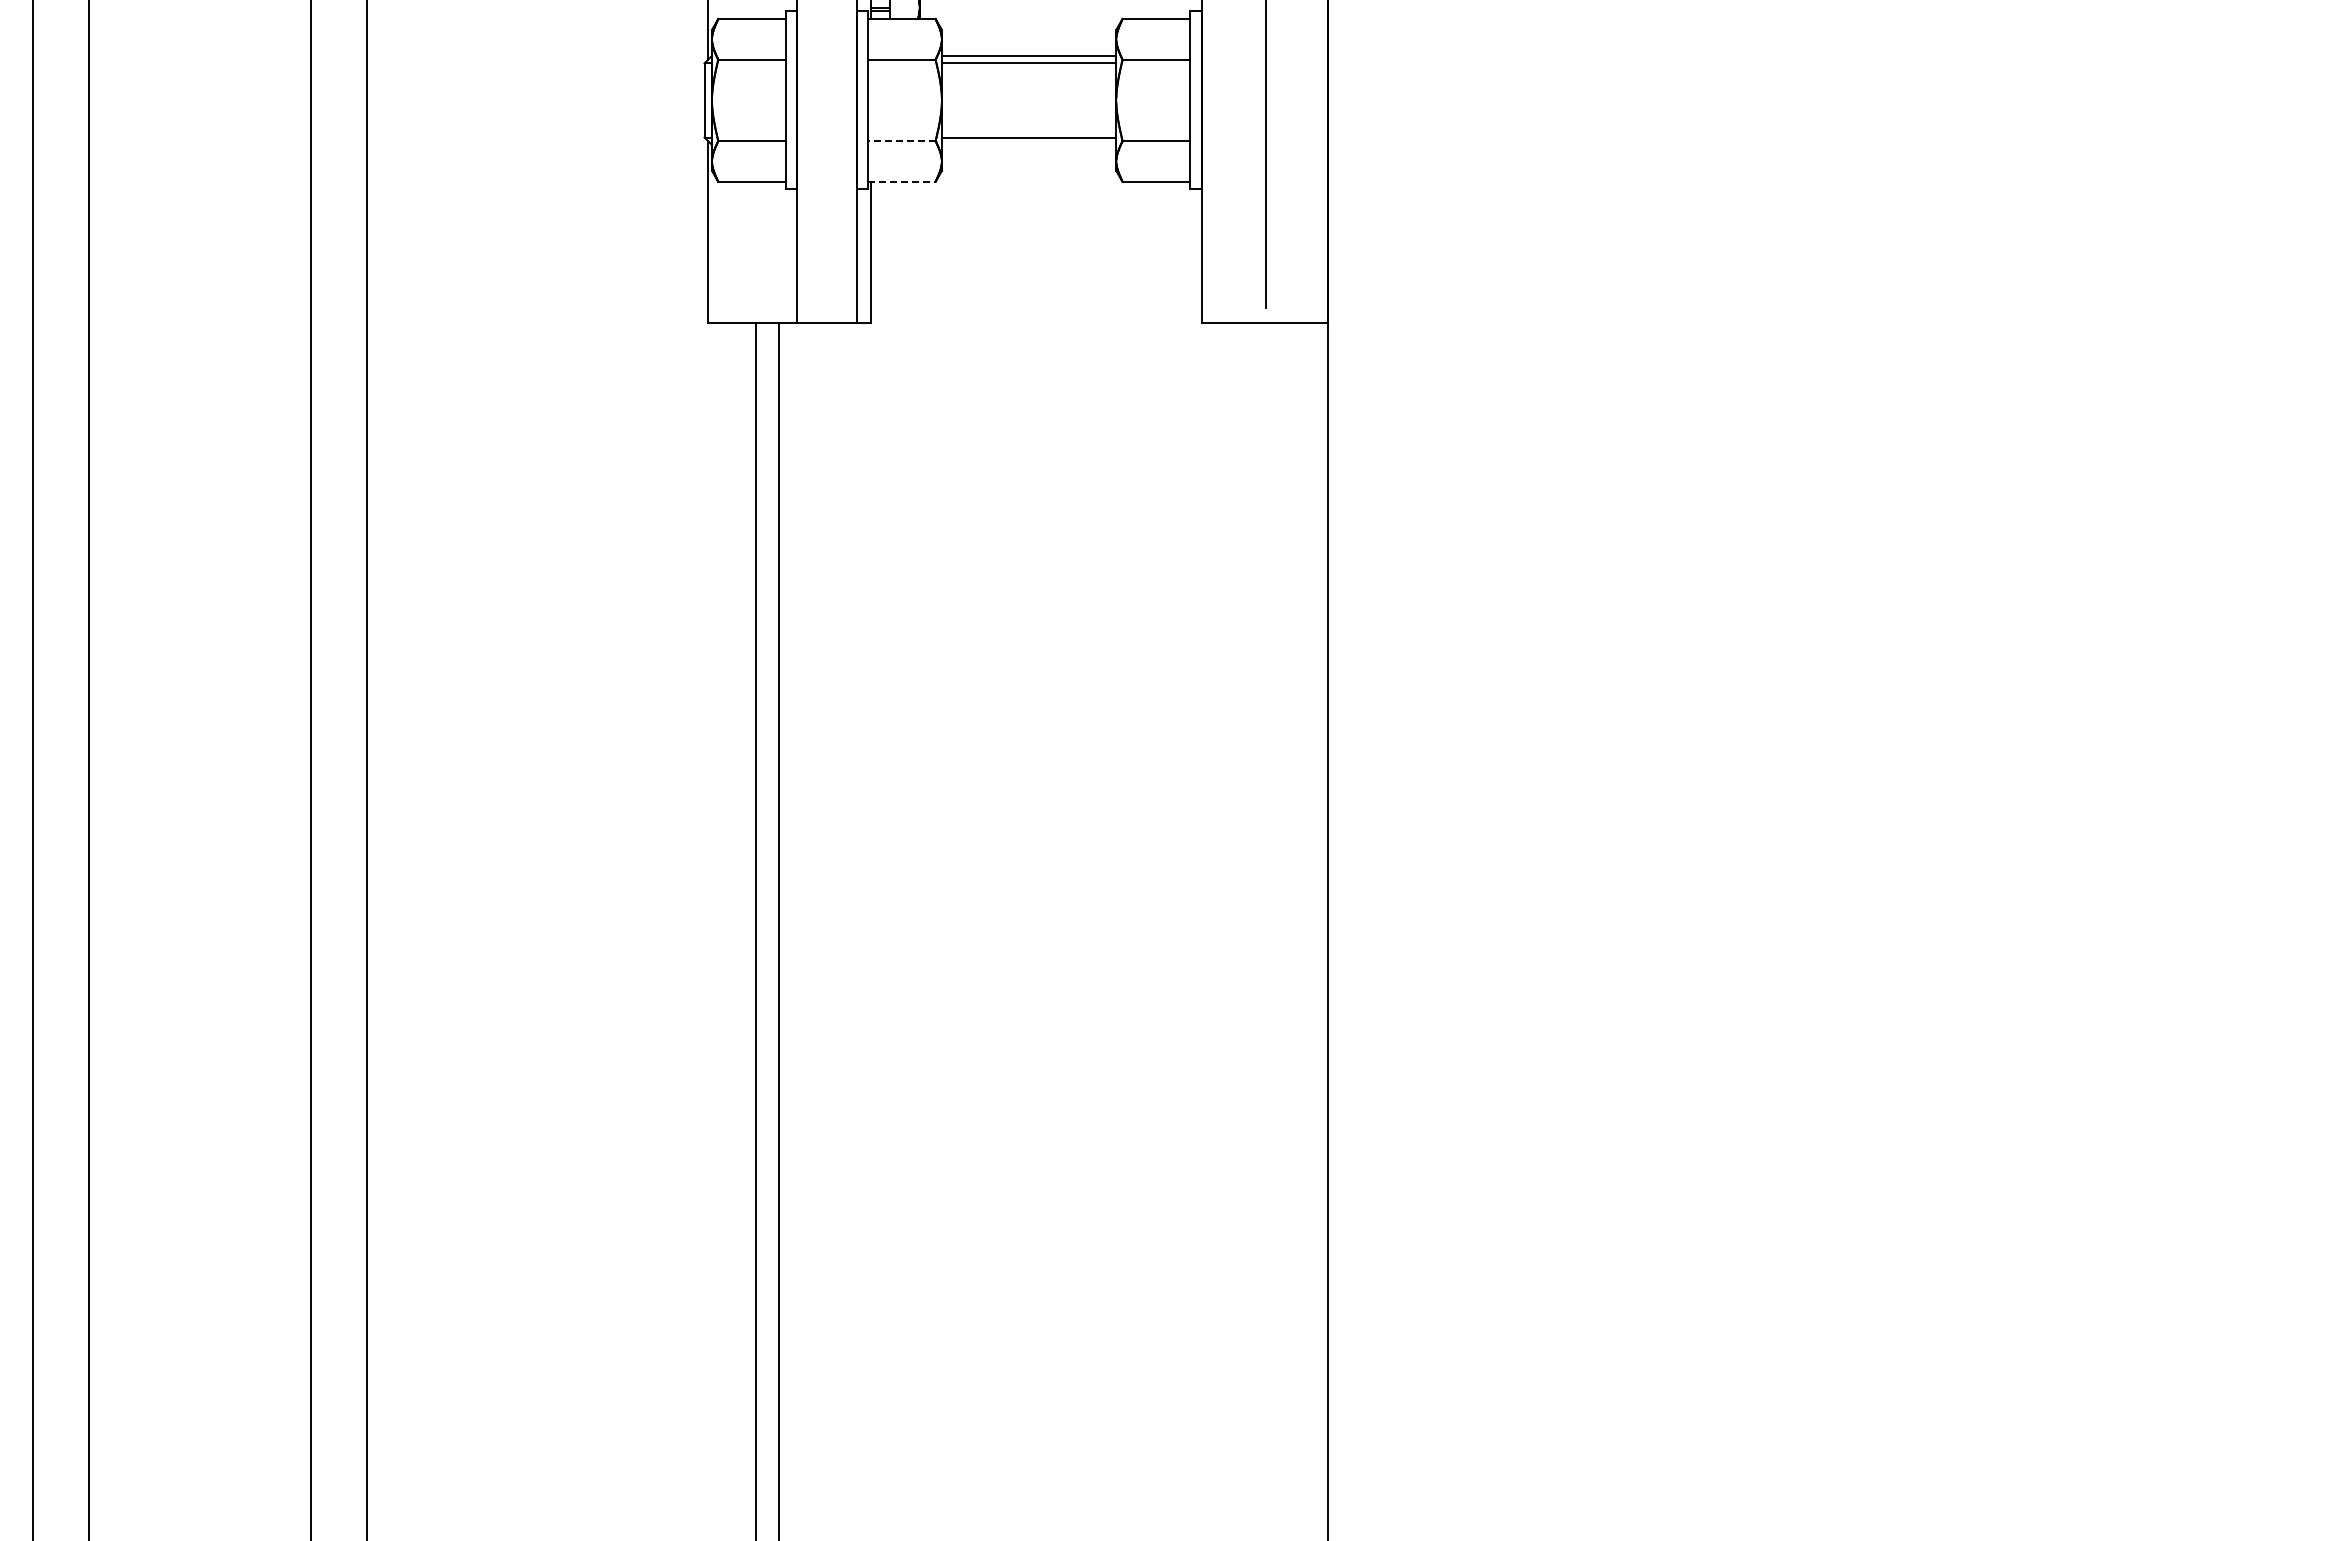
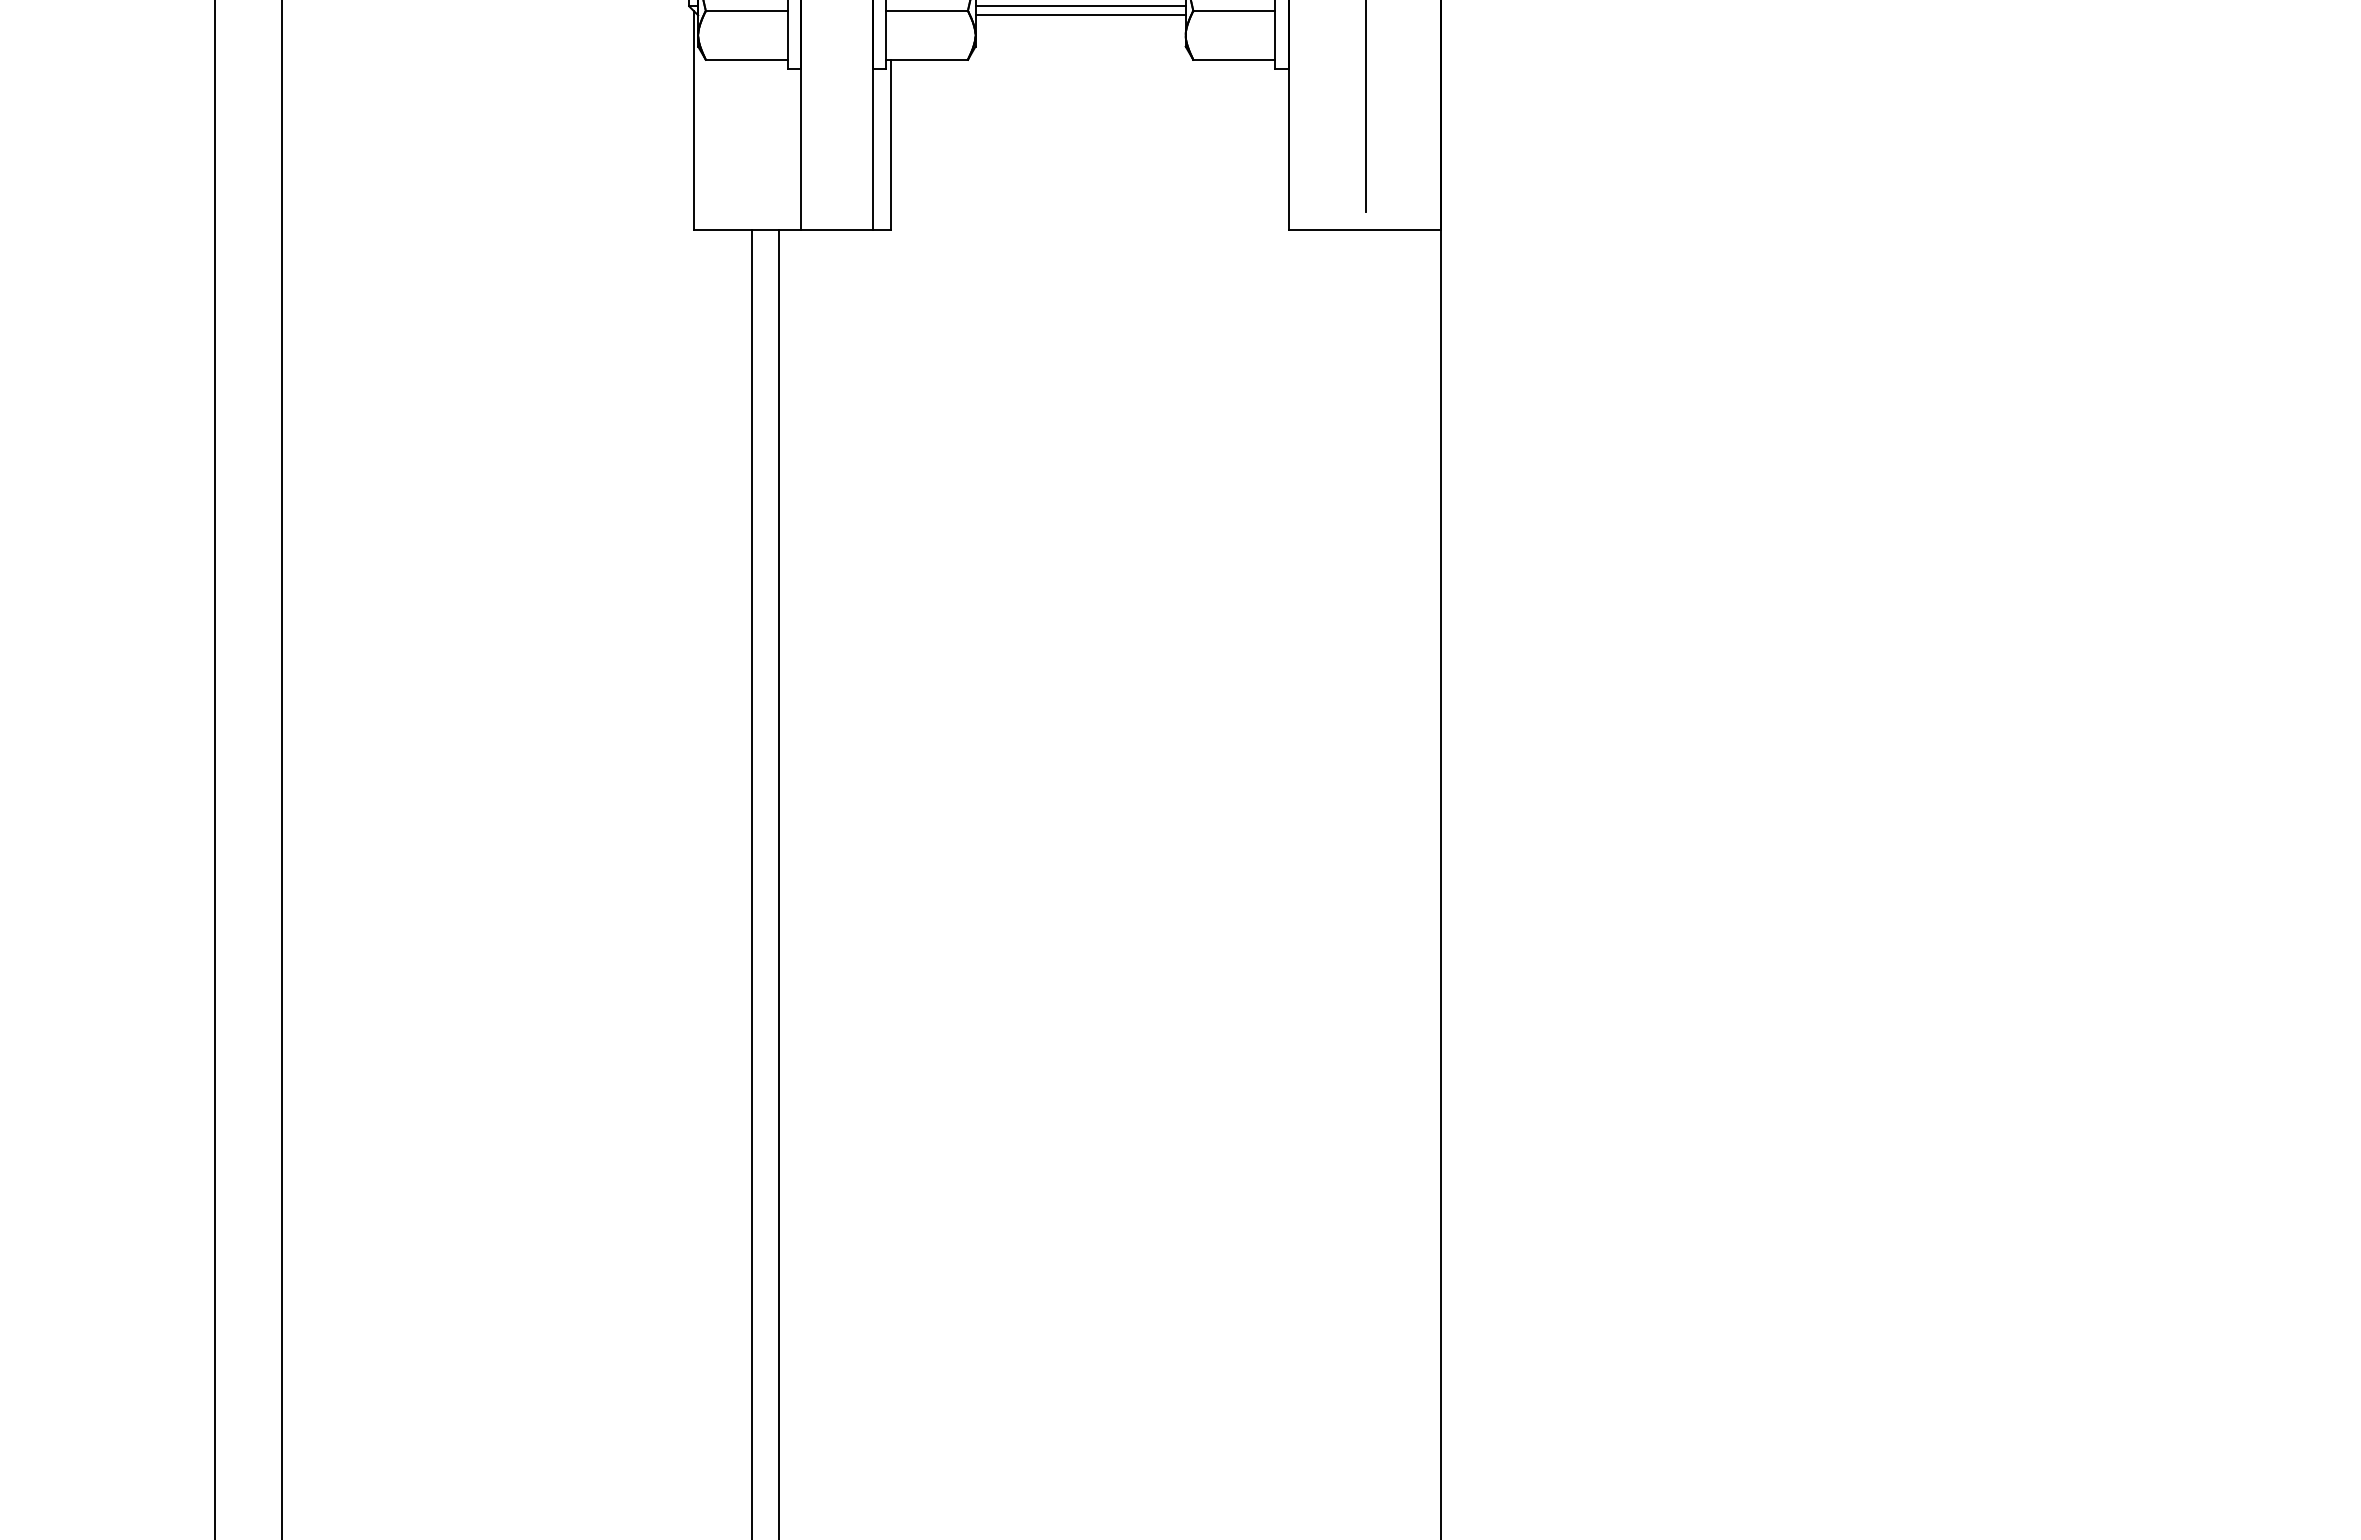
line: (901, 141) -> (926, 11), dashed -> solid
line: (1028, 144) -> (1079, 14), added
line: (901, 181) -> (926, 59), dashed -> solid

